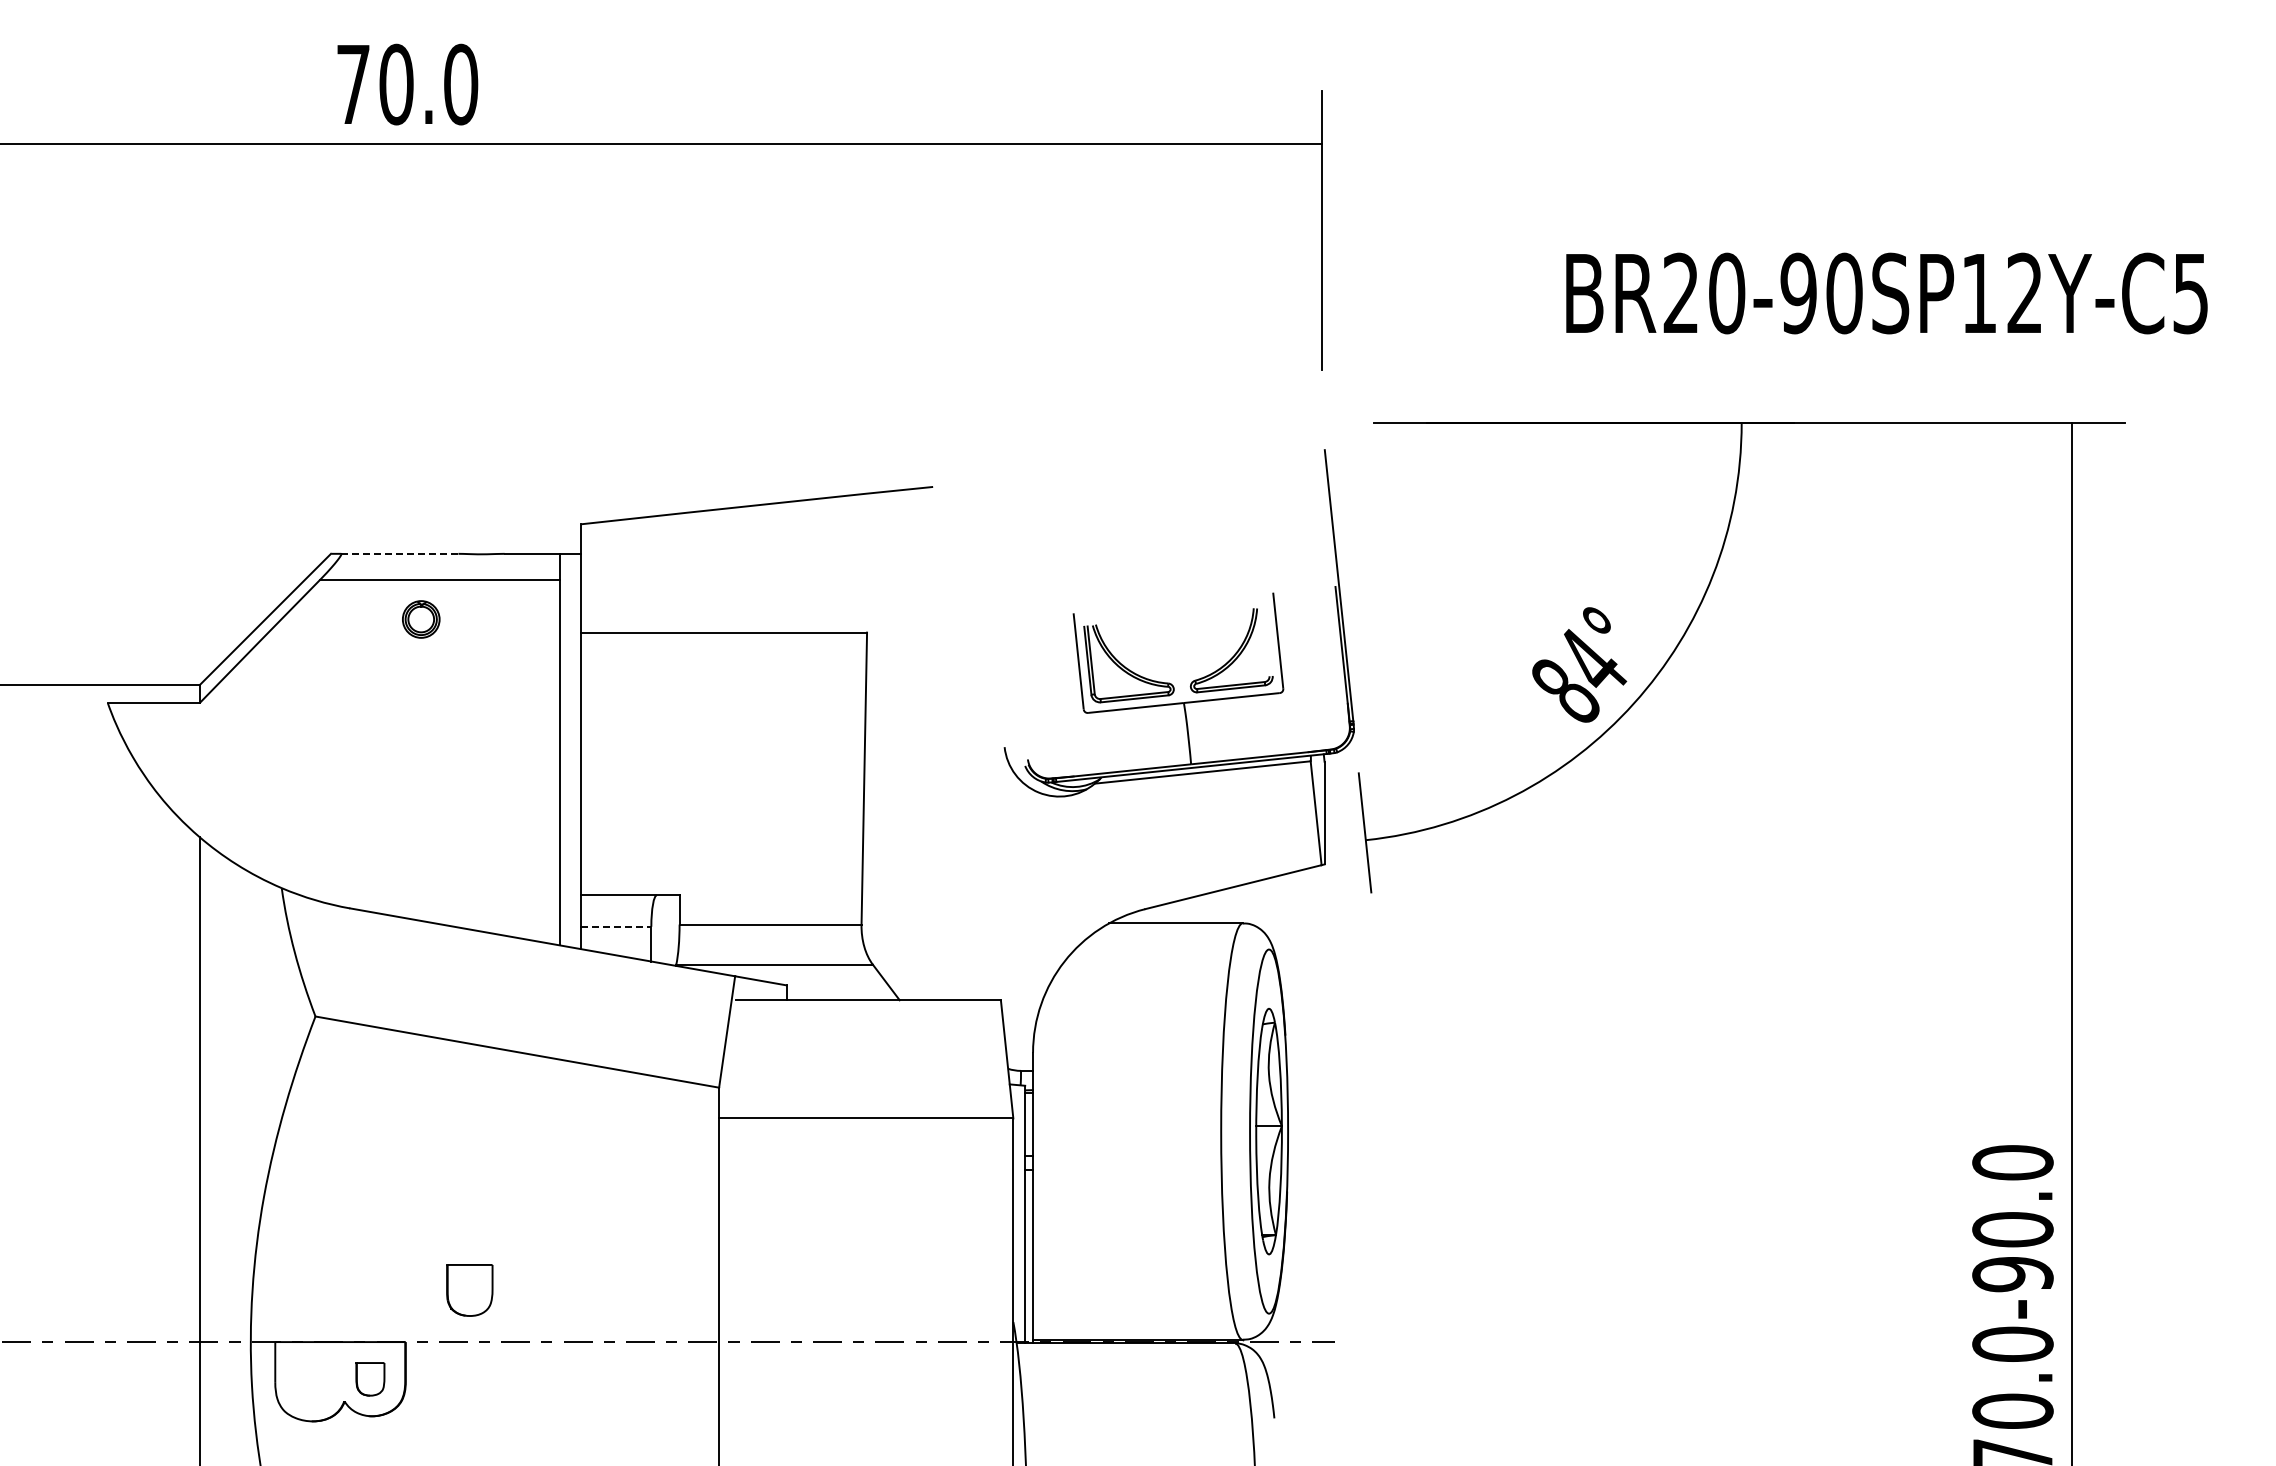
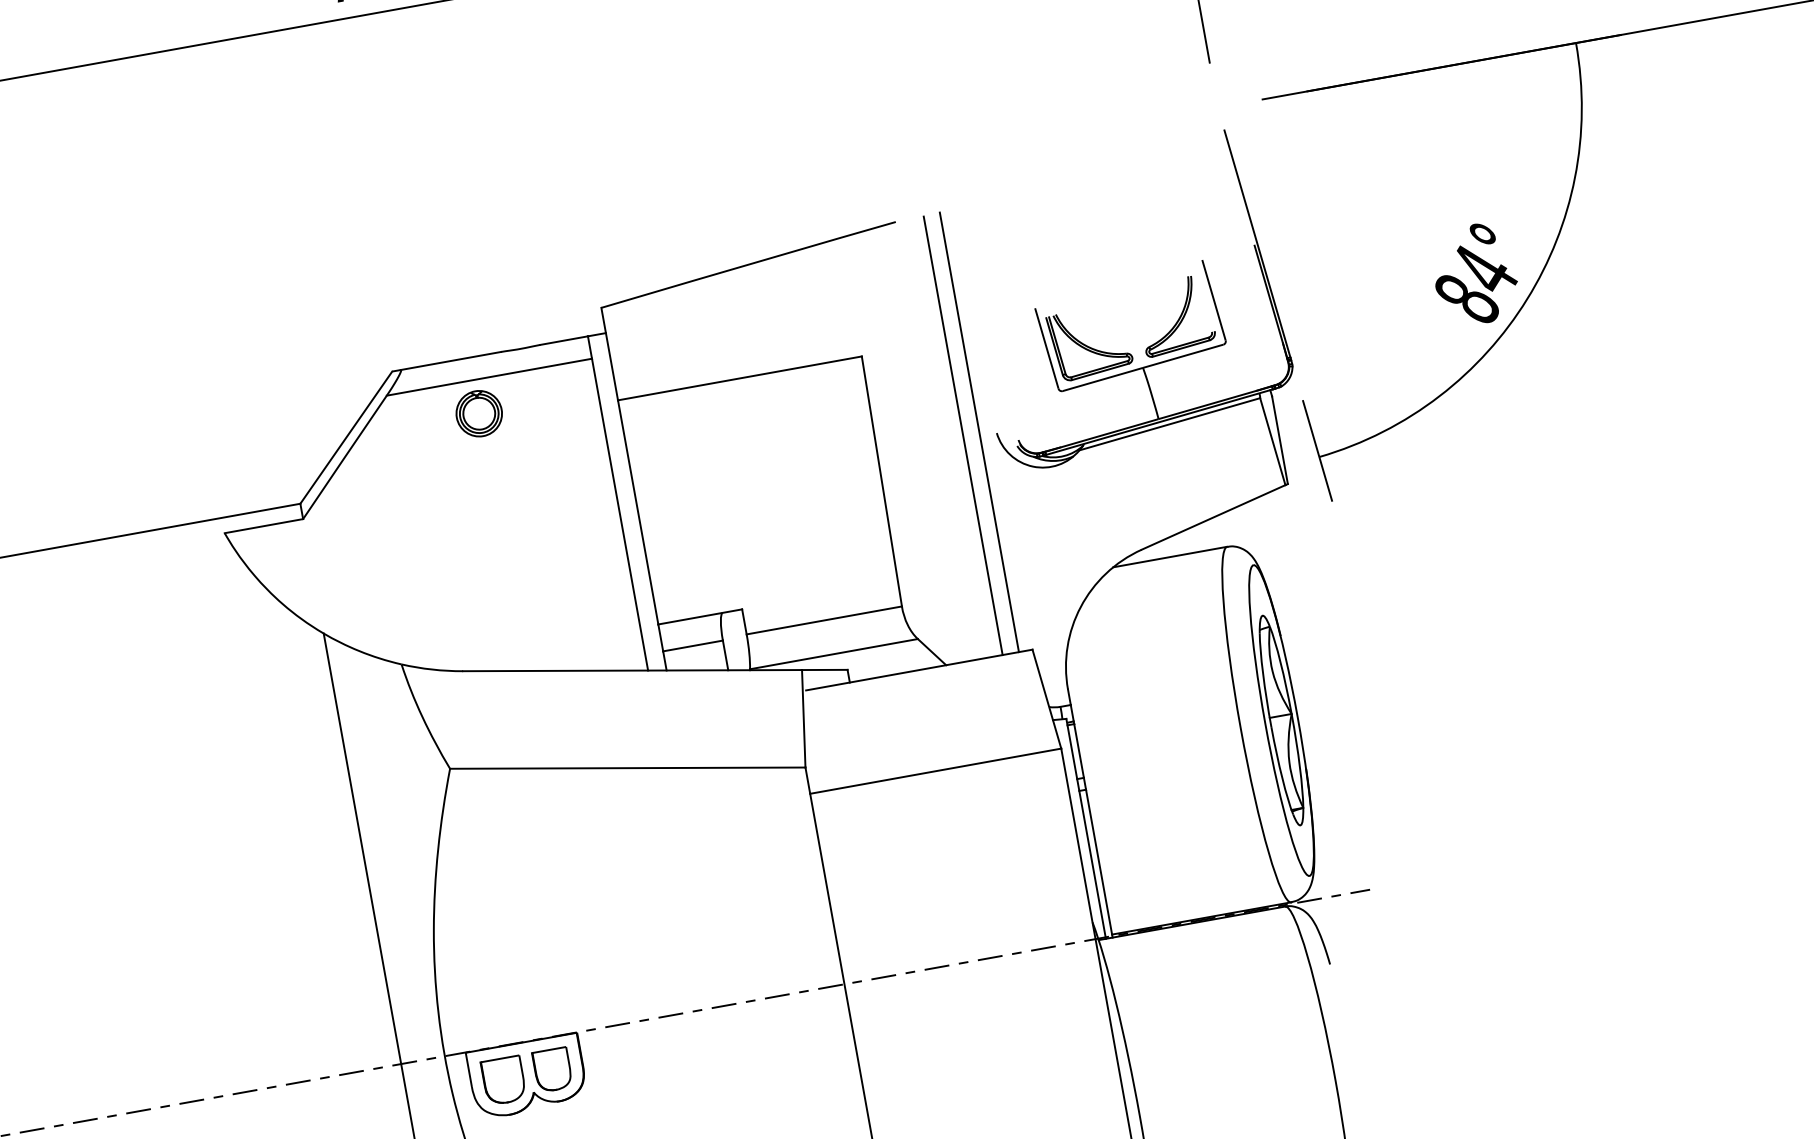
line: (399, 553) -> (450, 360), dashed -> solid
part: (421, 619) -> (479, 413), size x1.43
line: (985, 742) -> (979, 432), added
line: (965, 743) -> (962, 435), added
line: (616, 926) -> (693, 645), dashed -> solid
part: (469, 1290) -> (503, 1080), moved
part: (370, 1379) -> (552, 1070), size x1.43

